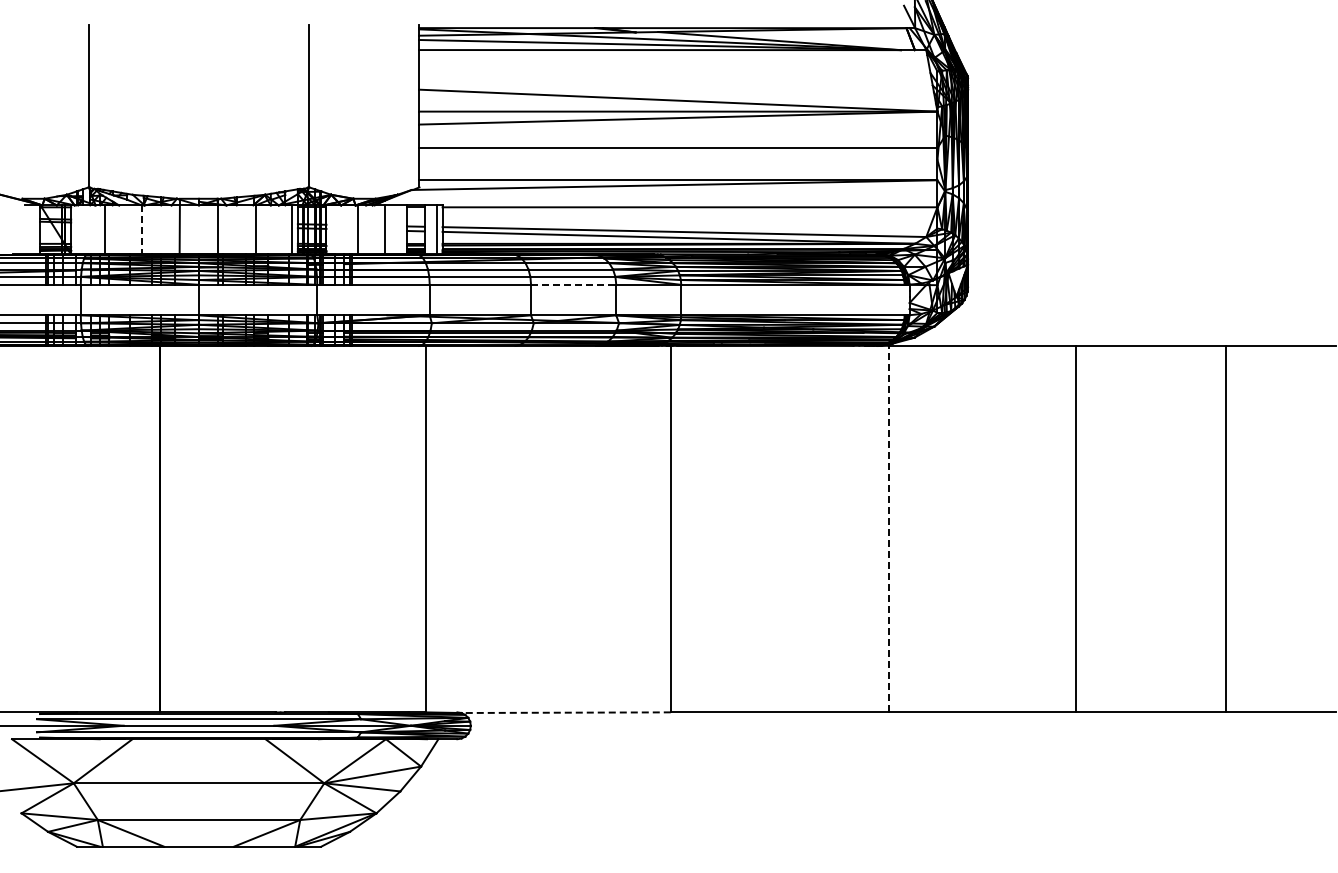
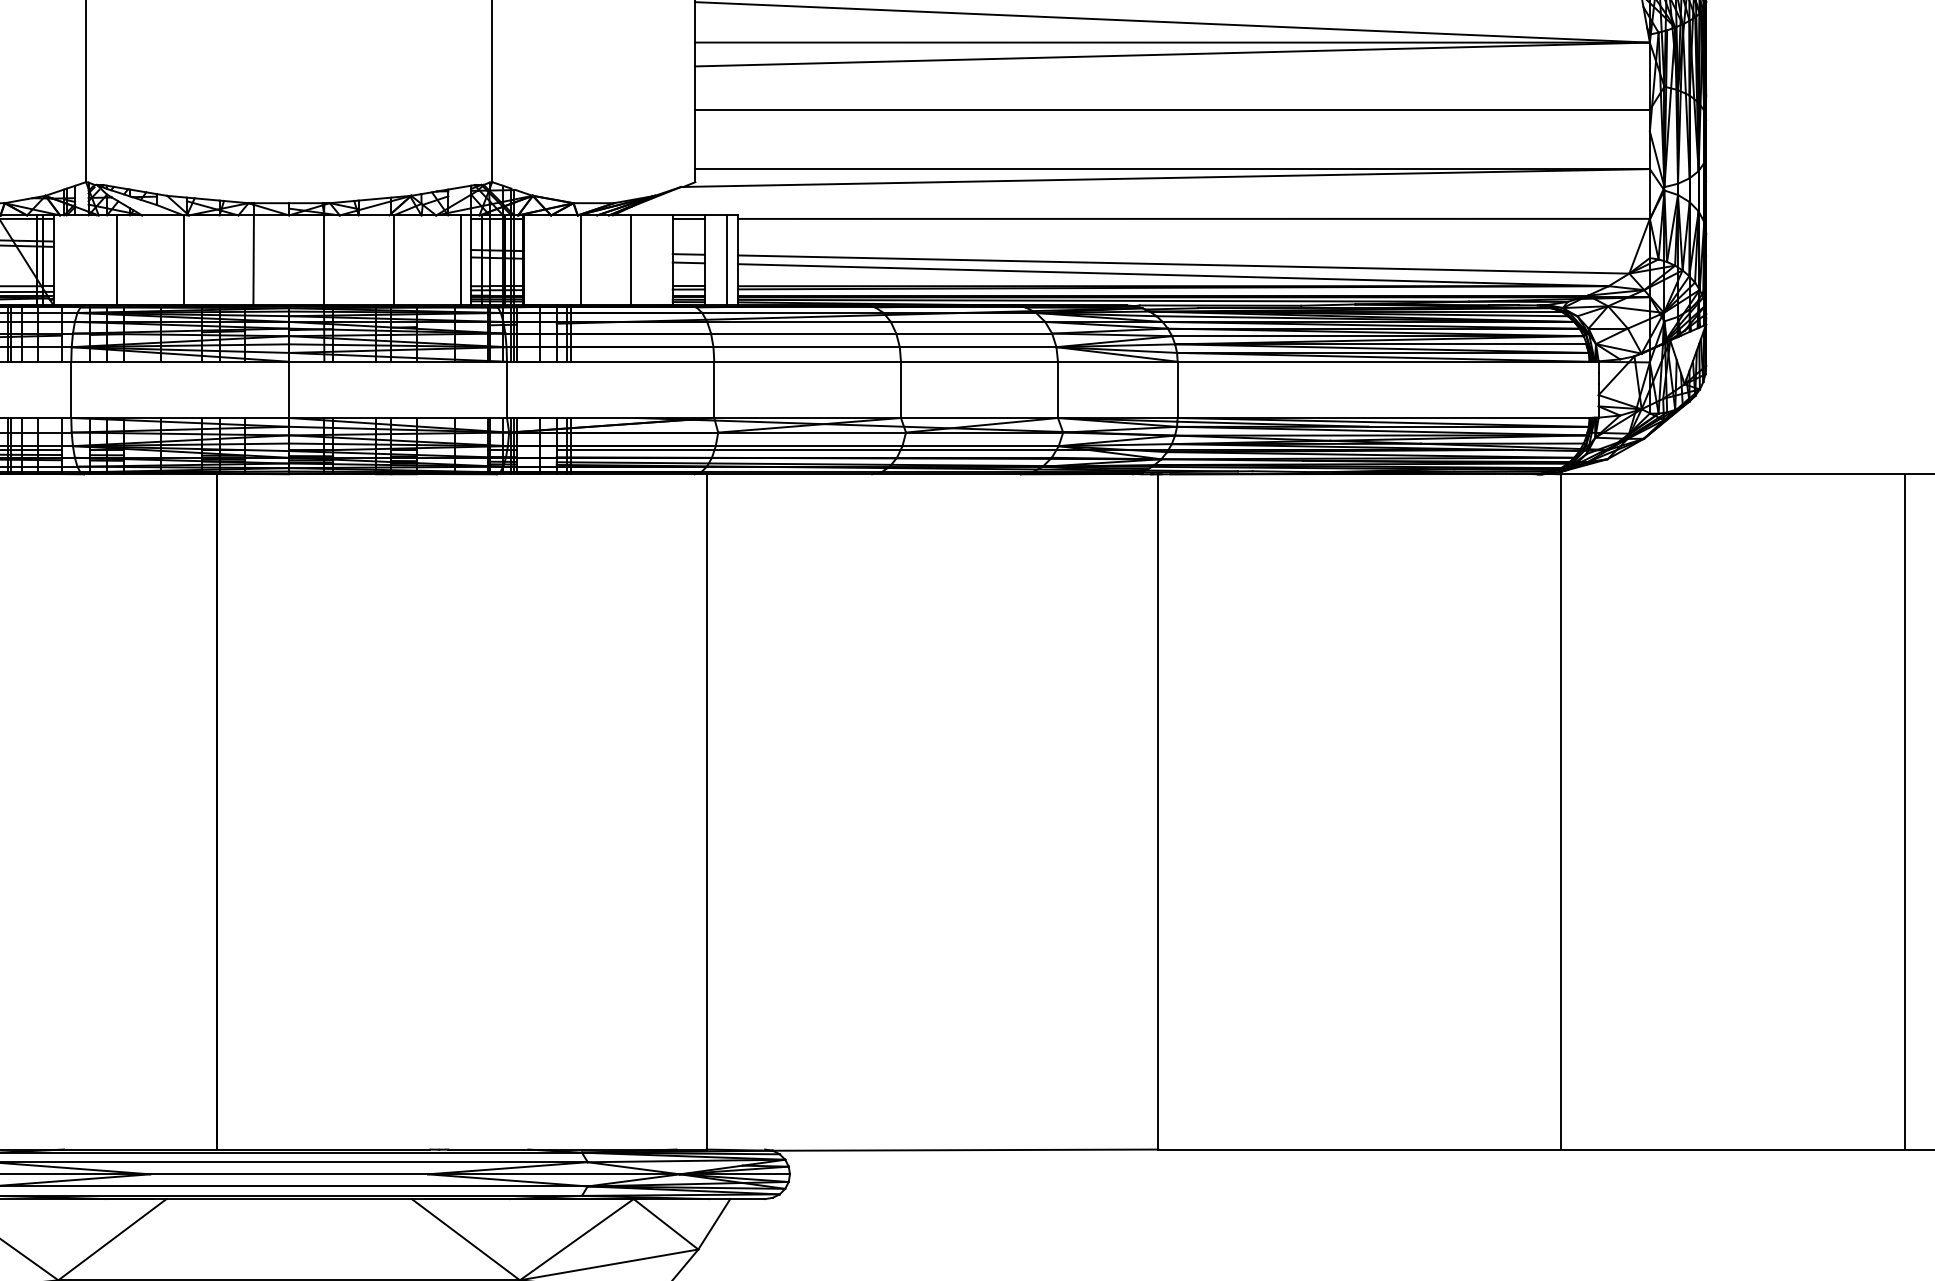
line: (141, 230) -> (183, 261), dashed -> solid
line: (573, 284) -> (979, 361), dashed -> solid
line: (889, 528) -> (1561, 810), dashed -> solid
line: (566, 712) -> (966, 1149), dashed -> solid

